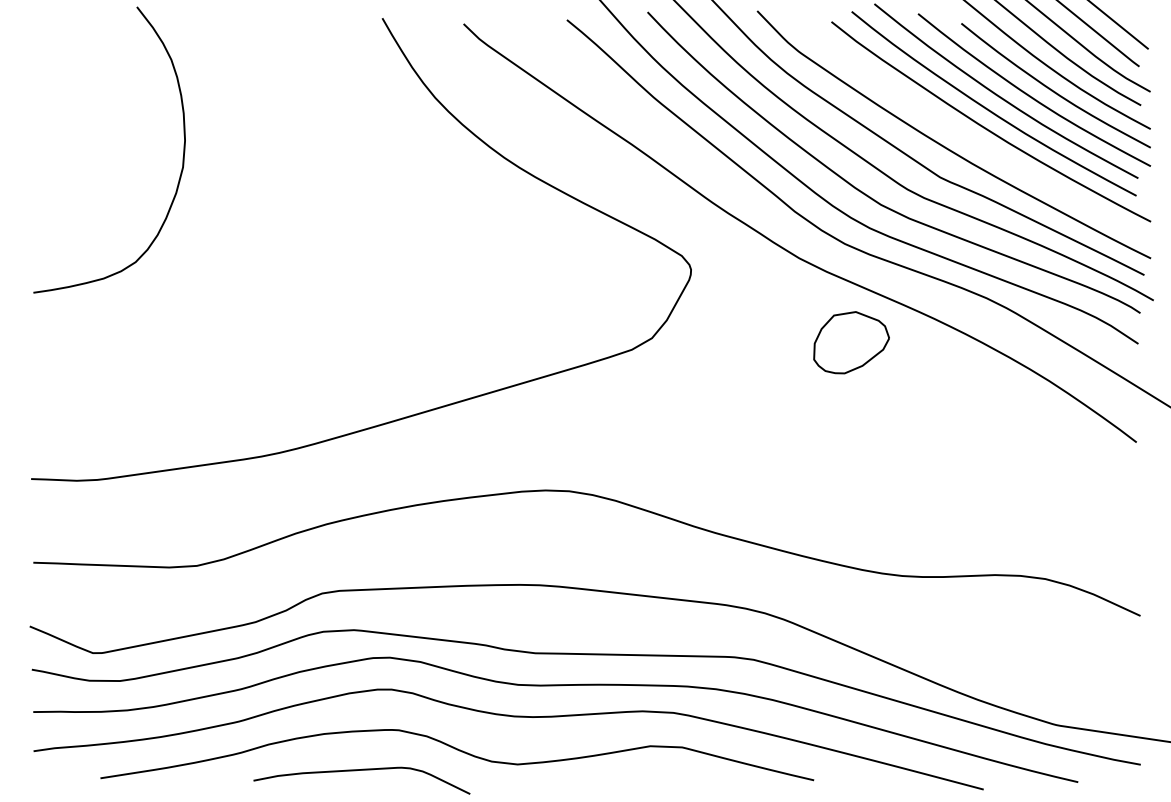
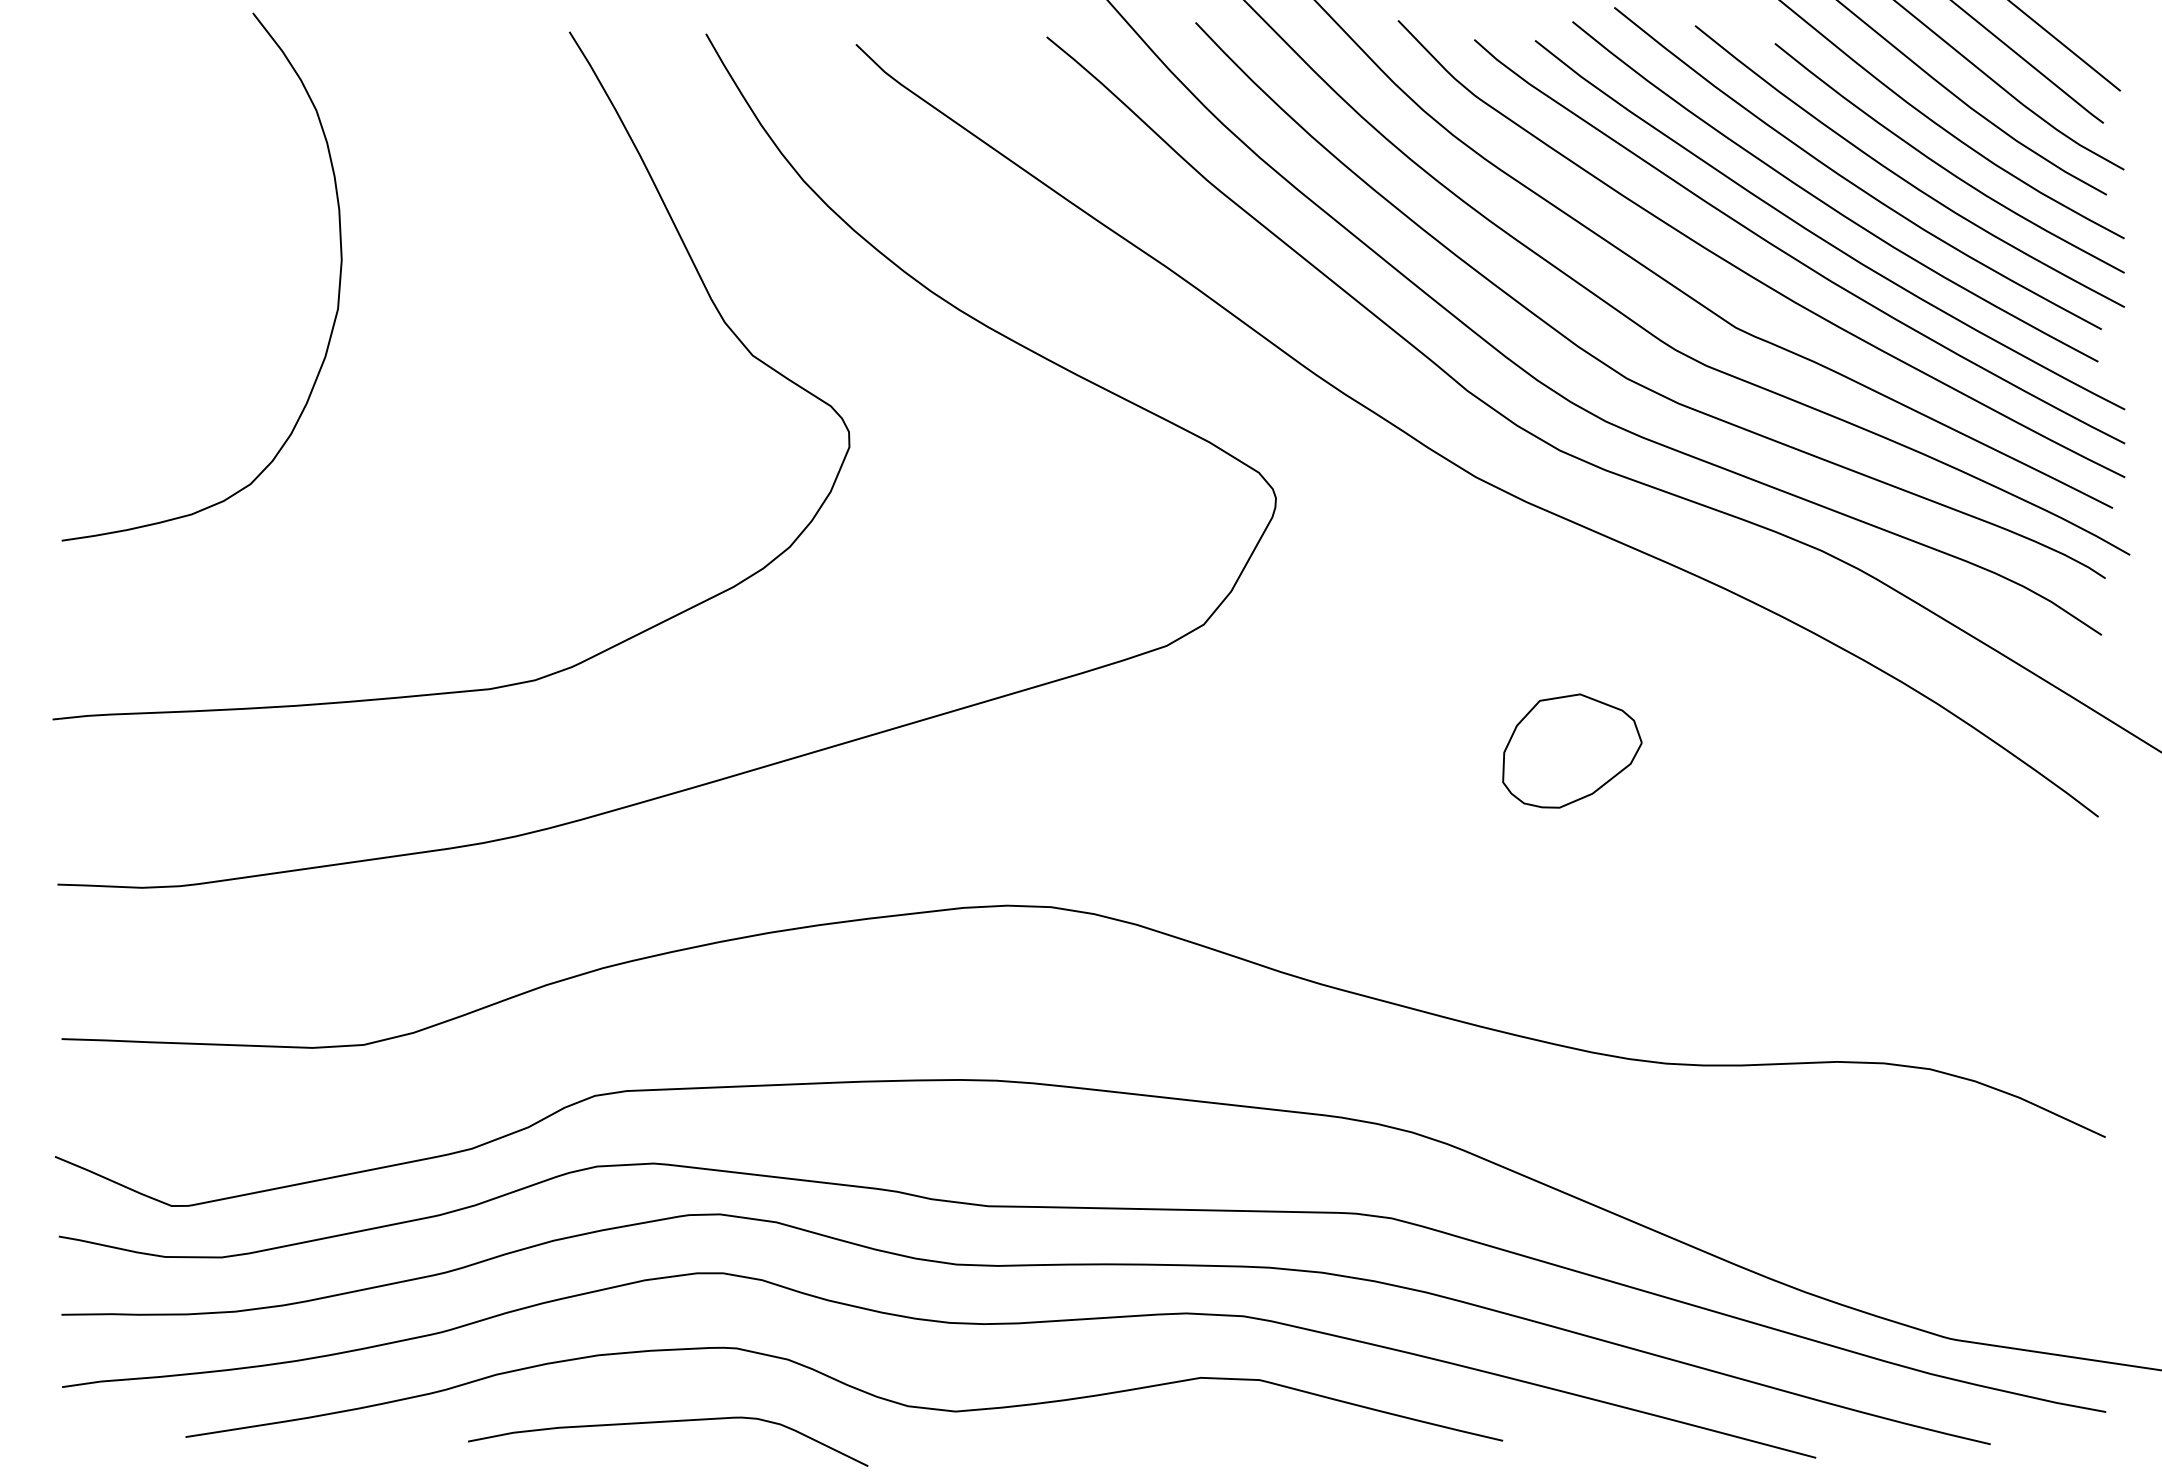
curve: (970, 137) -> (1791, 254), added
curve: (372, 138) -> (687, 255), added
part: (851, 342) -> (1572, 750), moved

